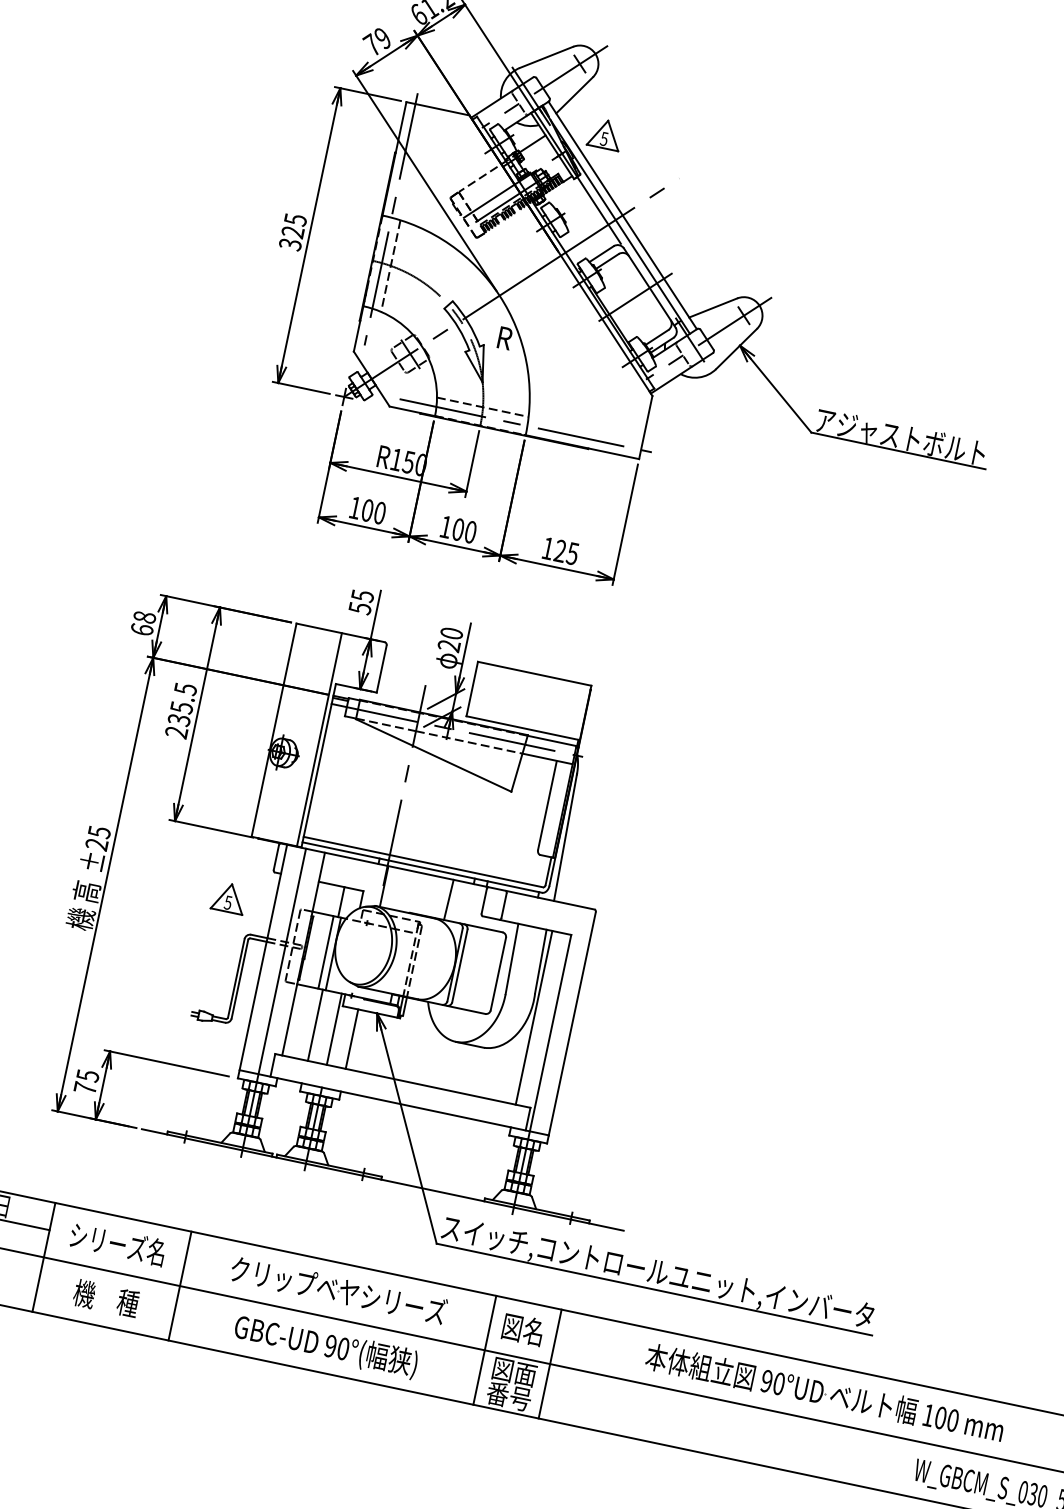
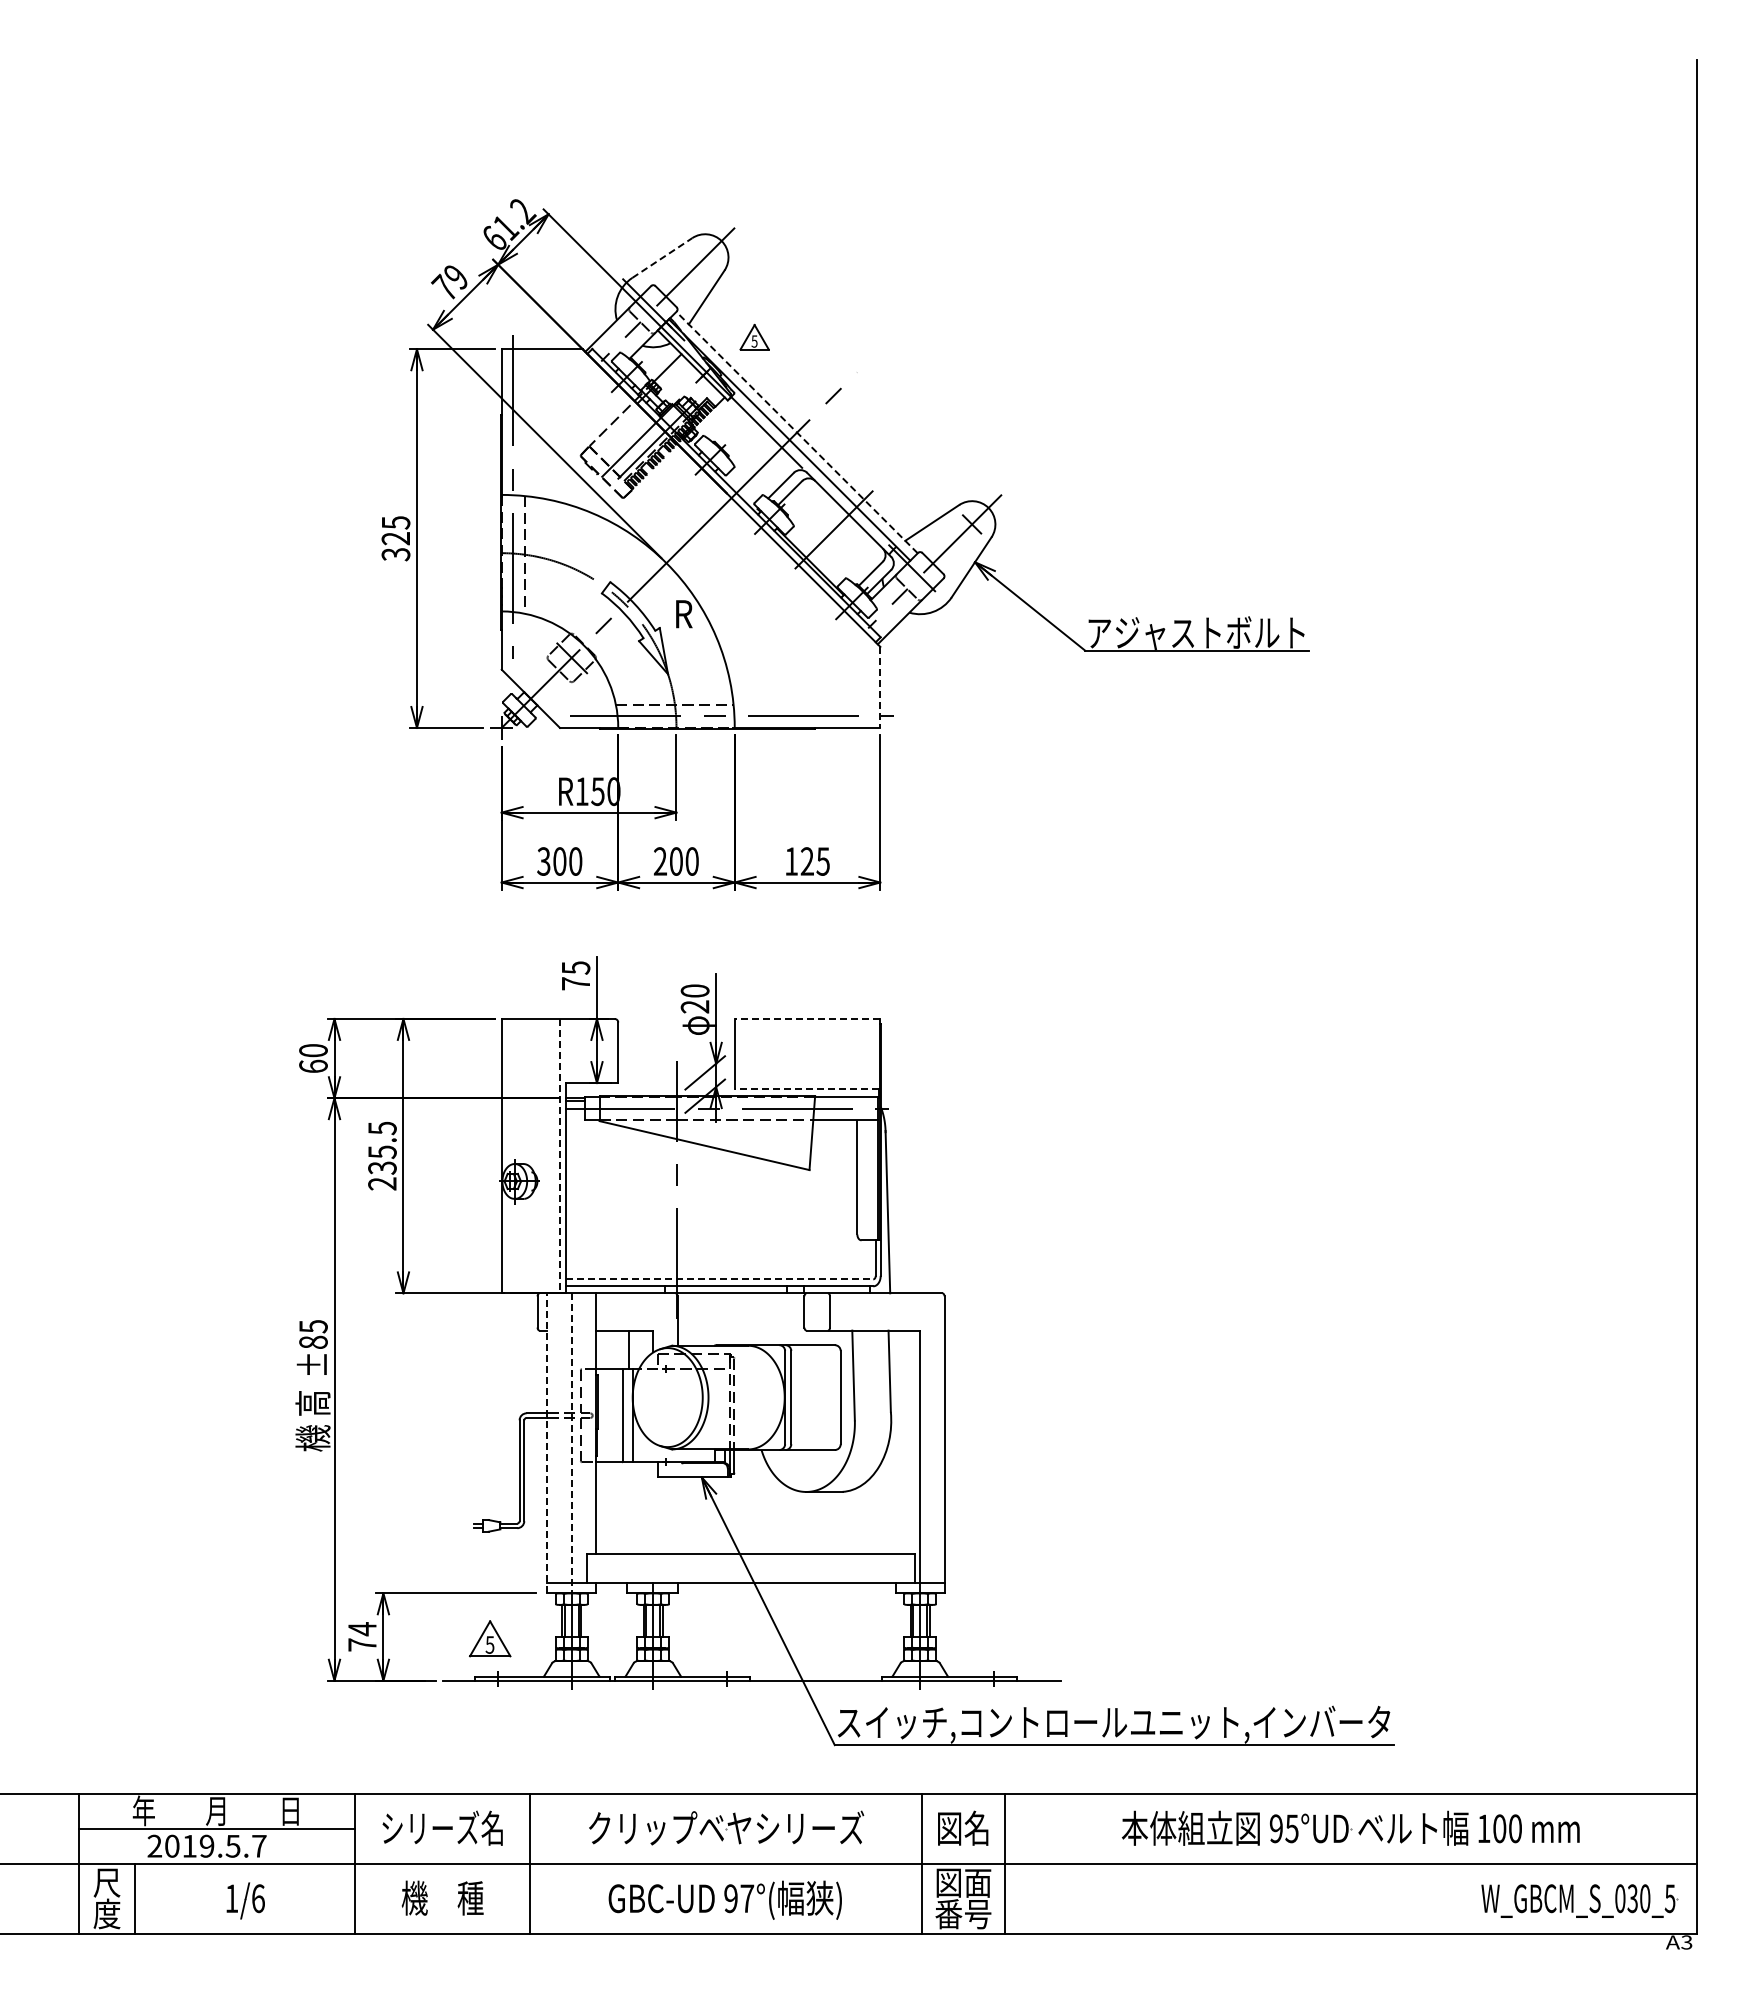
line: (546, 57) -> (662, 258), solid -> dashed
line: (579, 63) -> (704, 257), removed
part: (605, 133) -> (754, 336), size x0.7
line: (623, 215) -> (797, 432), solid -> dashed
line: (645, 427) -> (880, 687), solid -> dashed
text: (354, 507) -> (543, 861), 100 -> 300
text: (445, 526) -> (659, 861), 100 -> 200
text: (360, 608) -> (576, 983), 55 -> 75
text: (144, 617) -> (313, 1050), 68 -> 60
line: (534, 673) -> (807, 1018), solid -> dashed
line: (522, 727) -> (806, 1088), solid -> dashed
line: (319, 739) -> (559, 1155), solid -> dashed
text: (96, 844) -> (313, 1342), ±25 -> ±85
line: (423, 862) -> (719, 1279), solid -> dashed
part: (229, 897) -> (490, 1638), moved
line: (448, 900) -> (760, 1319), removed
line: (262, 961) -> (547, 1443), solid -> dashed
line: (281, 965) -> (571, 1443), solid -> dashed
line: (533, 1017) -> (895, 1441), removed
line: (315, 1024) -> (629, 1507), removed
line: (334, 1028) -> (653, 1507), removed
line: (351, 1039) -> (677, 1515), removed
text: (87, 1076) -> (362, 1629), 75 -> 74
text: (343, 1348) -> (747, 1898), 90°( -> 97°(
text: (778, 1383) -> (1291, 1828), 90°UD -> 95°UD

